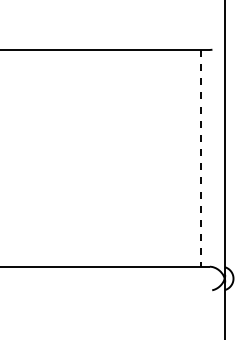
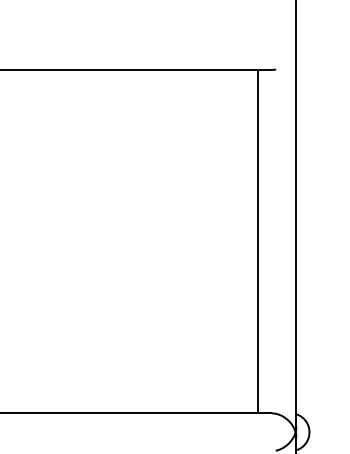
line: (201, 158) -> (258, 241), dashed -> solid

